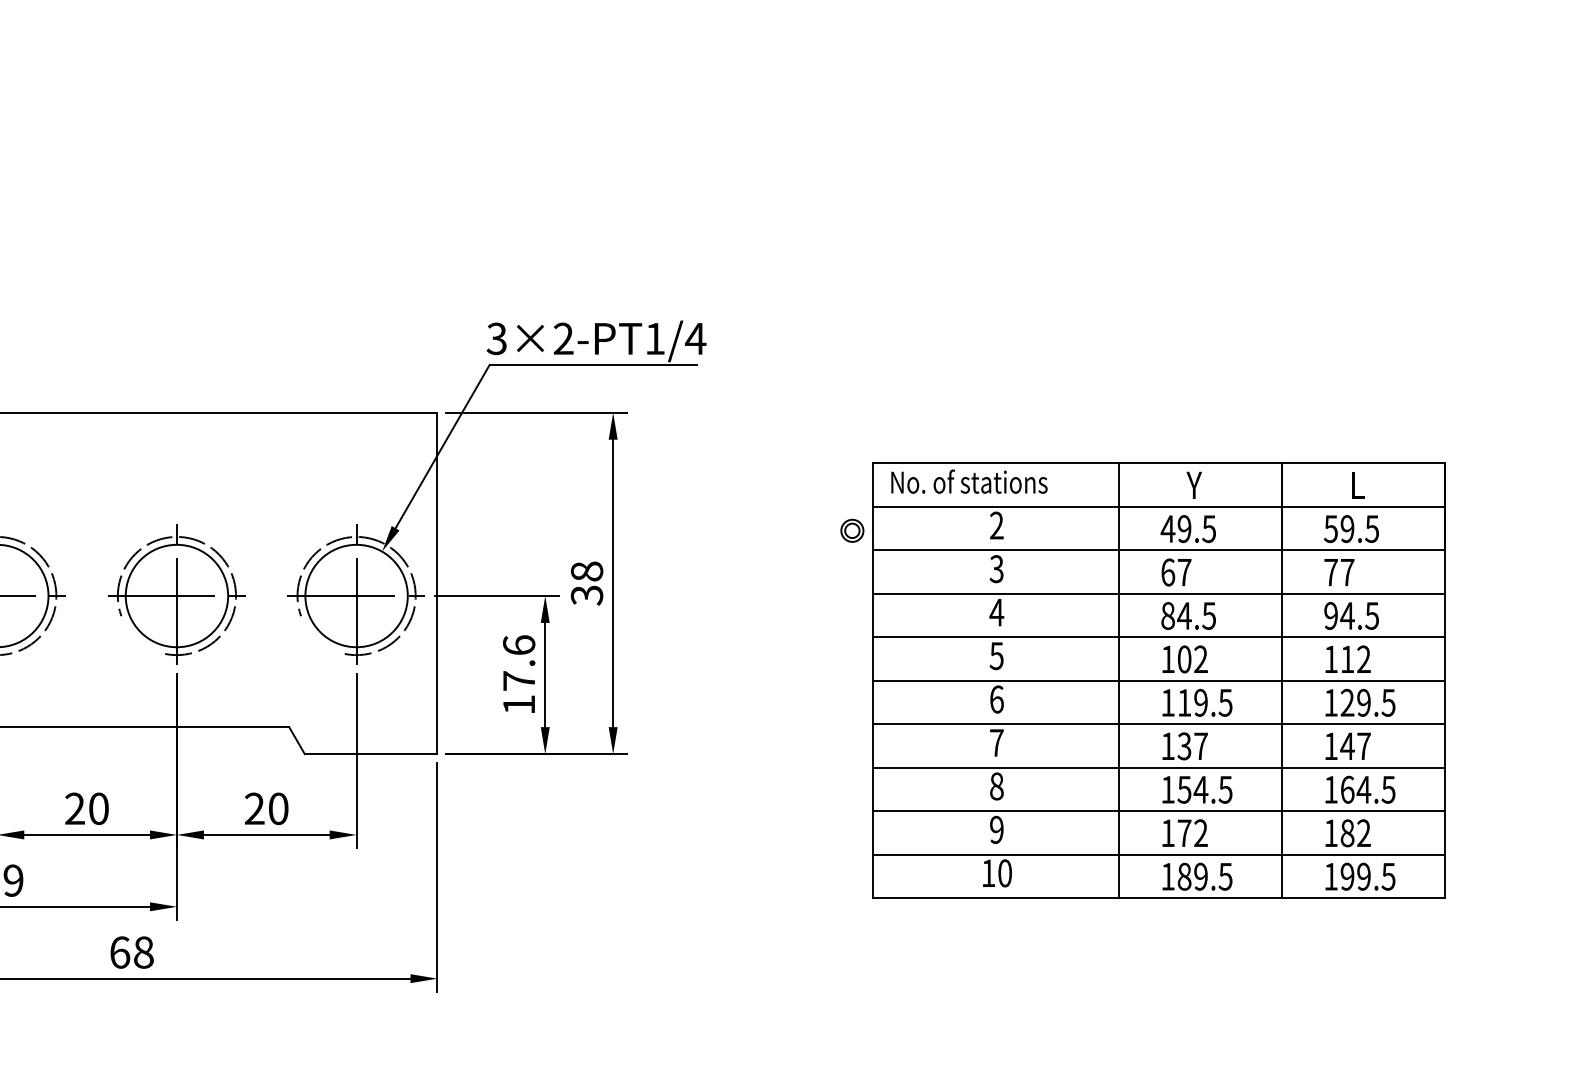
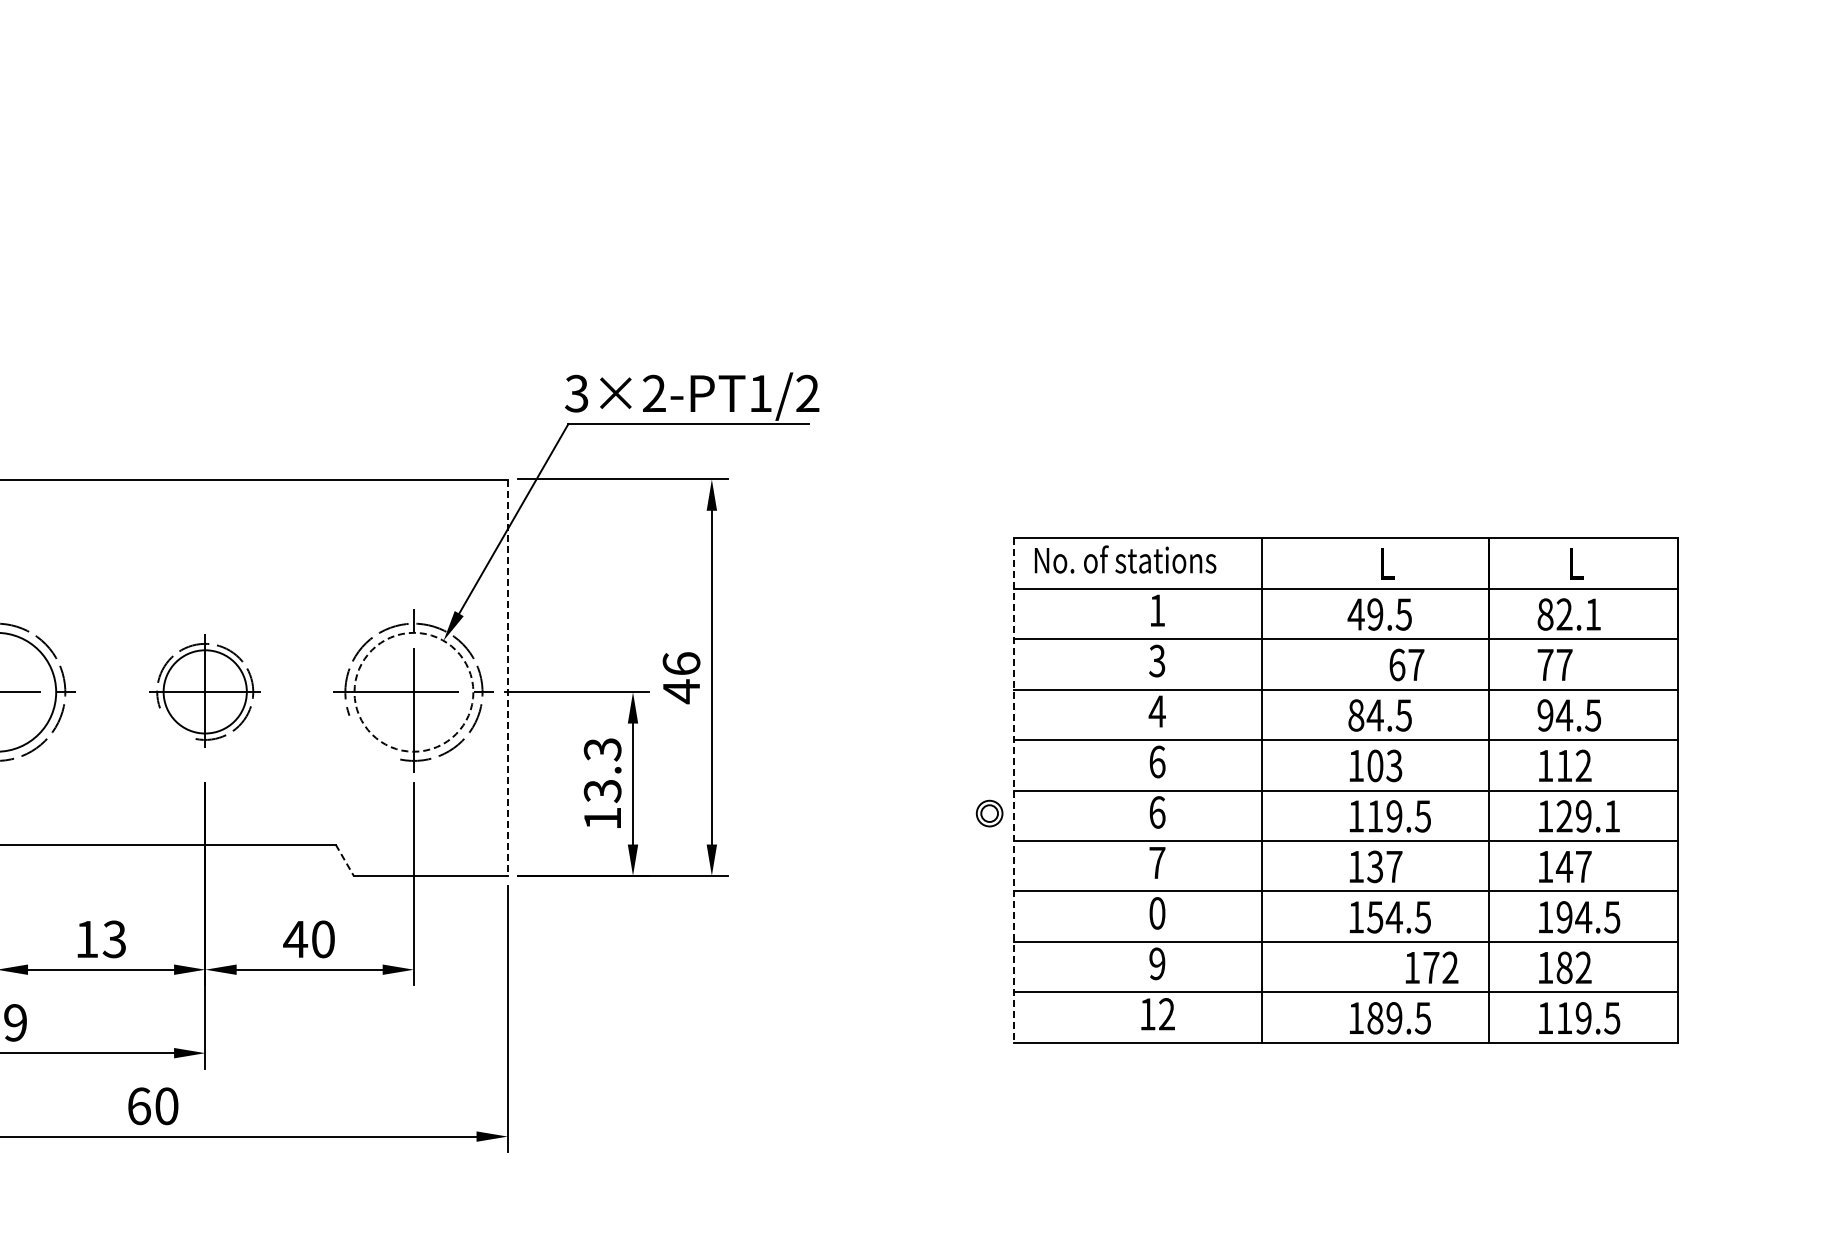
text: (695, 337) -> (807, 392), 3×2-PT1/4 -> 3×2-PT1/2
text: (1194, 485) -> (1386, 563), Y -> L
text: (996, 525) -> (1157, 610), 2 -> 1
text: (1351, 529) -> (1569, 614), 59.5 -> 82.1
part: (852, 530) -> (989, 813), moved
text: (1176, 572) -> (1406, 664), moved
line: (437, 584) -> (507, 678), solid -> dashed
text: (587, 584) -> (681, 678), 38 -> 46
part: (176, 594) -> (204, 690), size x0.7
circle: (356, 595) -> (413, 691), solid -> dashed
text: (996, 655) -> (1157, 761), 5 -> 6
text: (1201, 659) -> (1394, 766), 102 -> 103
text: (518, 663) -> (602, 770), 17.6 -> 13.3
line: (1119, 680) -> (1261, 790), moved
line: (872, 681) -> (1013, 791), solid -> dashed
text: (1388, 702) -> (1612, 816), 129.5 -> 129.1
line: (297, 740) -> (345, 860), solid -> dashed
text: (996, 786) -> (1157, 913), 8 -> 0
text: (1347, 789) -> (1564, 917), 164.5 -> 194.5
text: (86, 808) -> (100, 939), 20 -> 13
text: (254, 808) -> (295, 938), 20 -> 40
text: (1184, 833) -> (1431, 967), moved
text: (1004, 873) -> (1166, 1014), 10 -> 12
text: (1347, 876) -> (1564, 1018), 199.5 -> 119.5
text: (143, 951) -> (166, 1105), 68 -> 60

